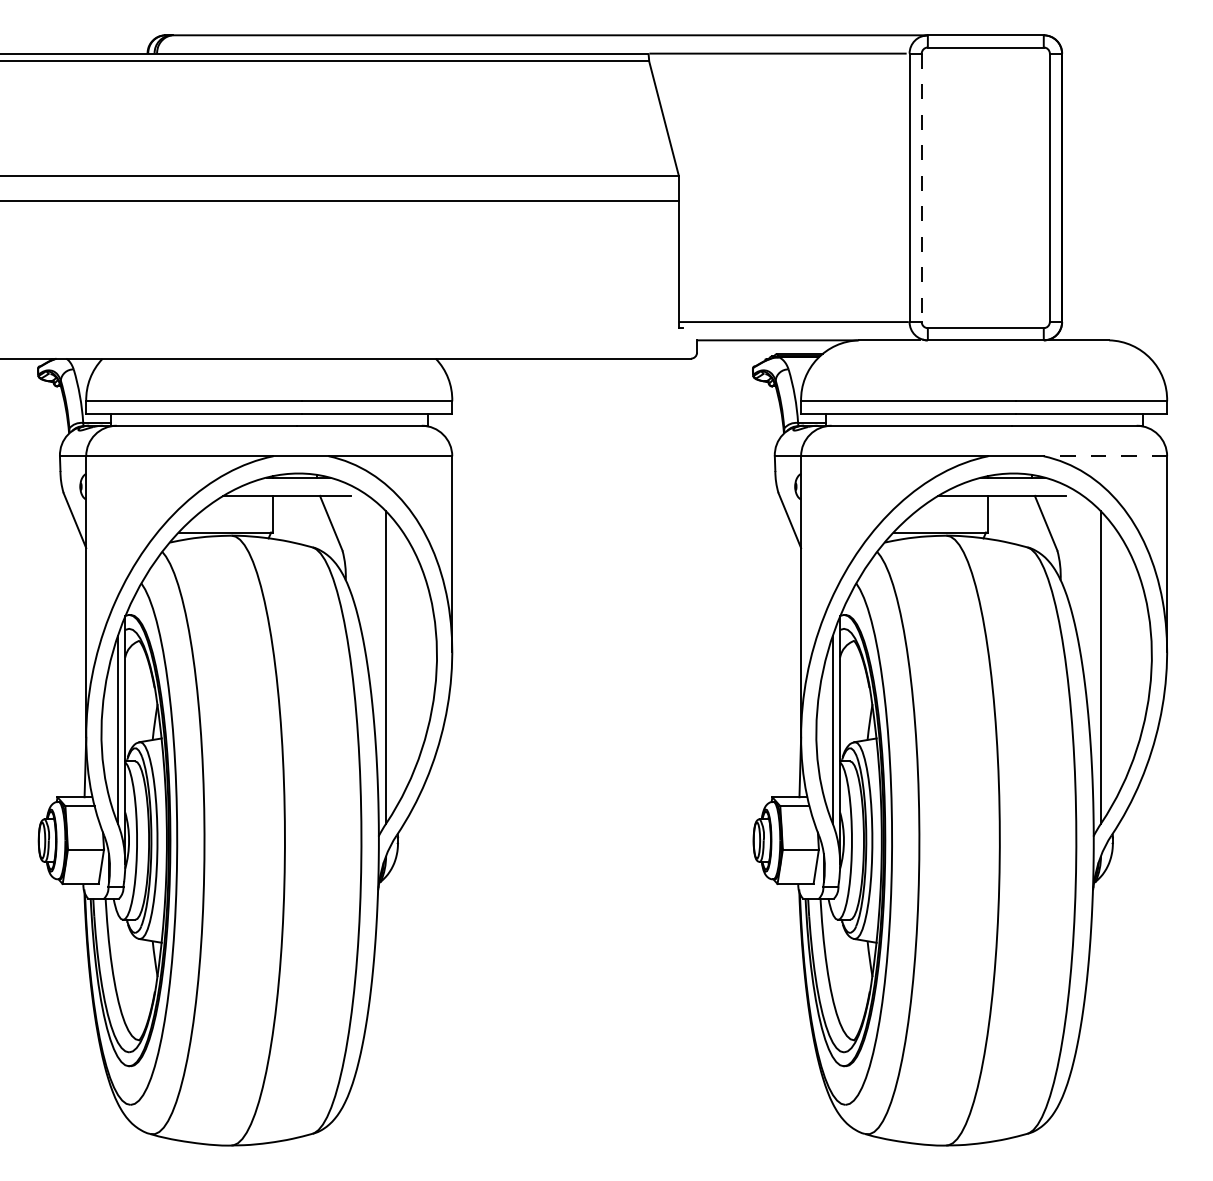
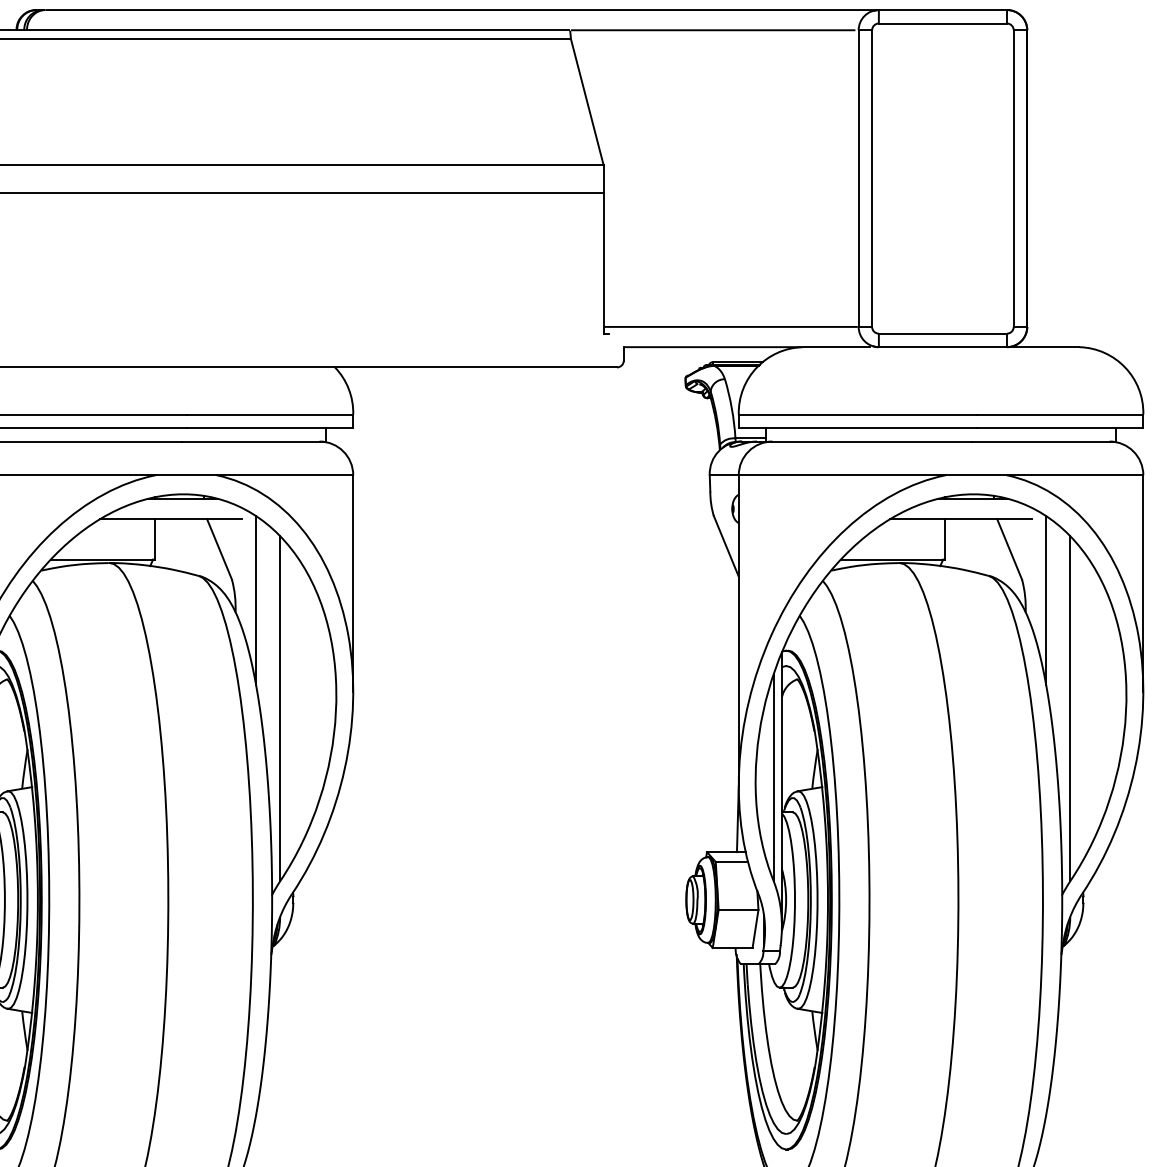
line: (921, 188) -> (871, 179), dashed -> solid
line: (1105, 456) -> (1075, 475), dashed -> solid
line: (364, 569) -> (256, 600), added
line: (1079, 569) -> (1046, 600), added

